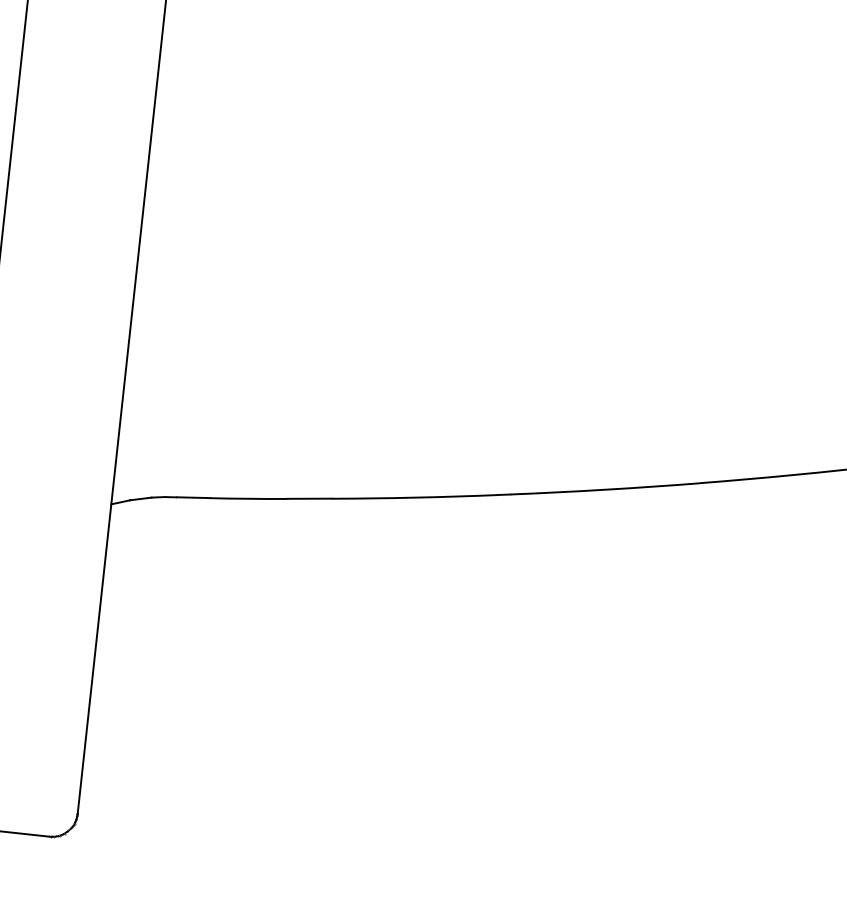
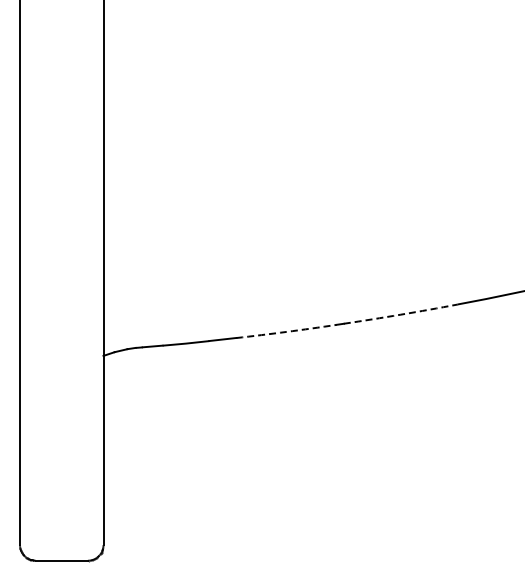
arc: (604, 489) -> (400, 314), solid -> dashed
arc: (414, 496) -> (286, 331), solid -> dashed

